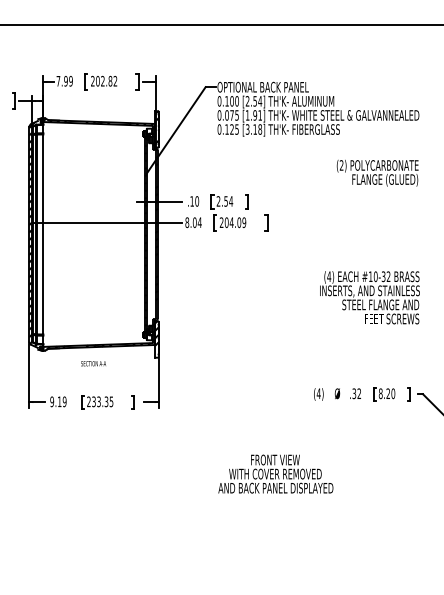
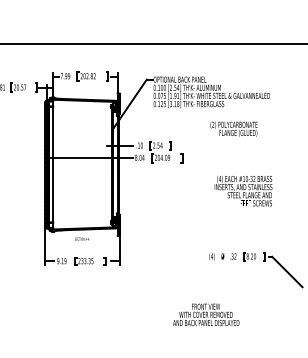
text: (376, 171) -> (233, 128), moved
text: (369, 298) -> (243, 191), moved
text: (276, 473) -> (206, 314), moved

